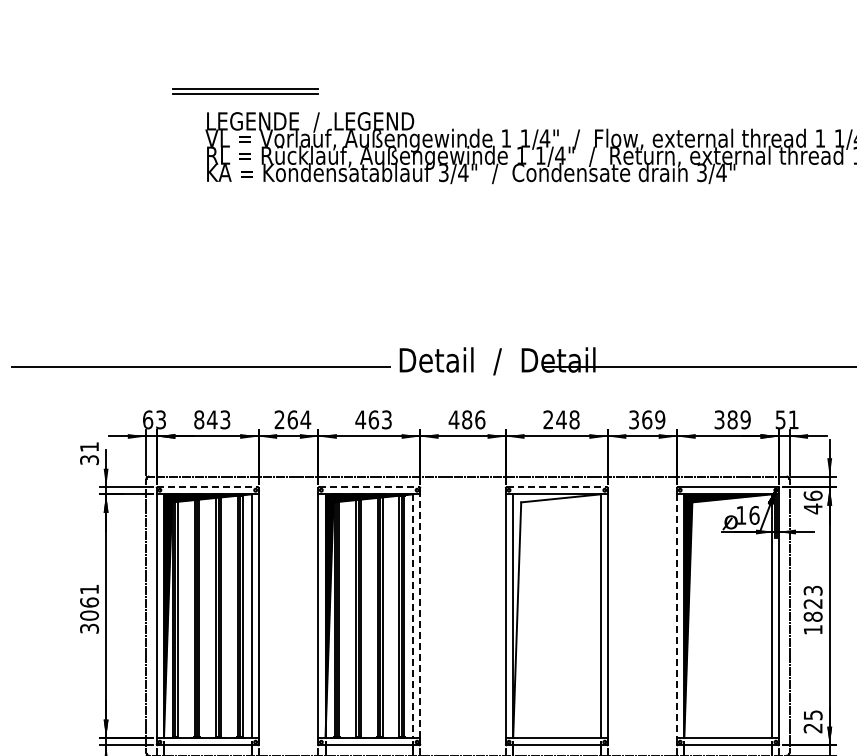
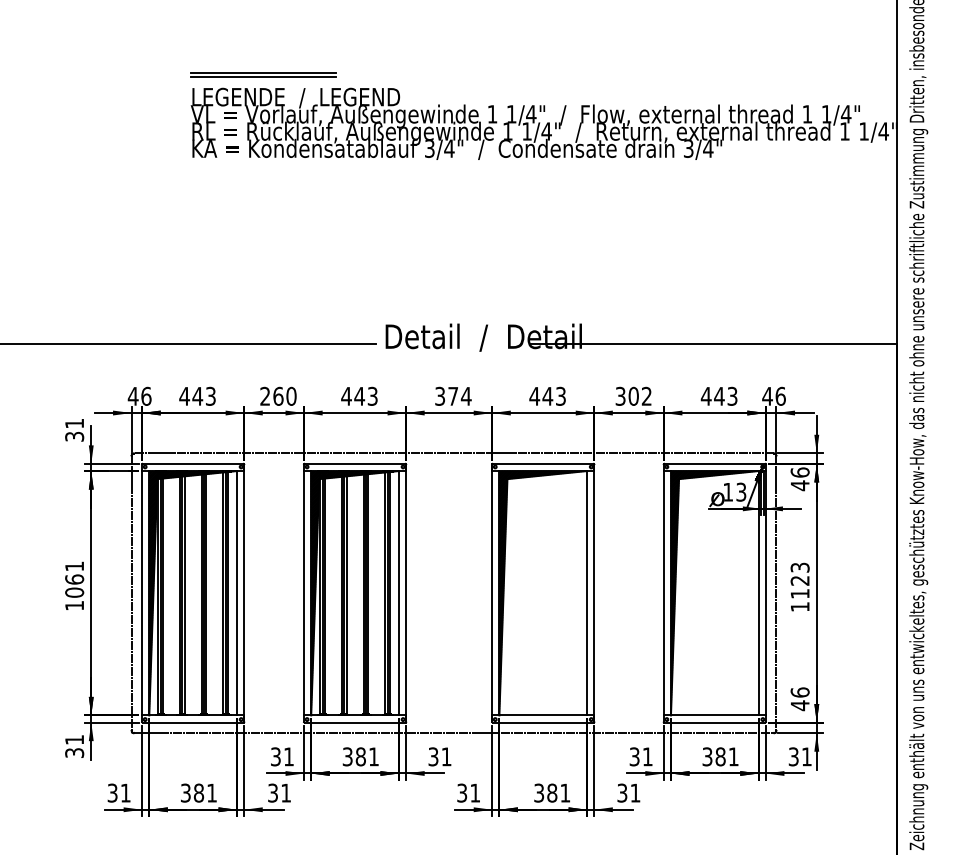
part: (245, 90) -> (263, 74), moved
text: (154, 418) -> (139, 395), 63 -> 46
text: (199, 418) -> (184, 395), 843 -> 443
text: (305, 418) -> (291, 395), 264 -> 260
text: (373, 418) -> (359, 395), 463 -> 443
text: (466, 418) -> (452, 395), 486 -> 374
text: (561, 418) -> (547, 395), 248 -> 443
text: (652, 418) -> (639, 395), 369 -> 302
text: (731, 418) -> (718, 395), 389 -> 443
text: (786, 418) -> (773, 395), 51 -> 46
line: (208, 486) -> (193, 463), dashed -> solid
line: (369, 486) -> (355, 463), dashed -> solid
line: (557, 486) -> (543, 463), dashed -> solid
text: (754, 514) -> (741, 491), 16 -> 13
line: (420, 615) -> (406, 592), dashed -> solid
hatch: (556, 615) -> (542, 592), added
line: (412, 616) -> (398, 593), dashed -> solid
line: (676, 616) -> (663, 593), dashed -> solid
text: (812, 616) -> (799, 593), 1823 -> 1123
text: (89, 628) -> (74, 605), 3061 -> 1061
text: (812, 722) -> (799, 699), 25 -> 46

